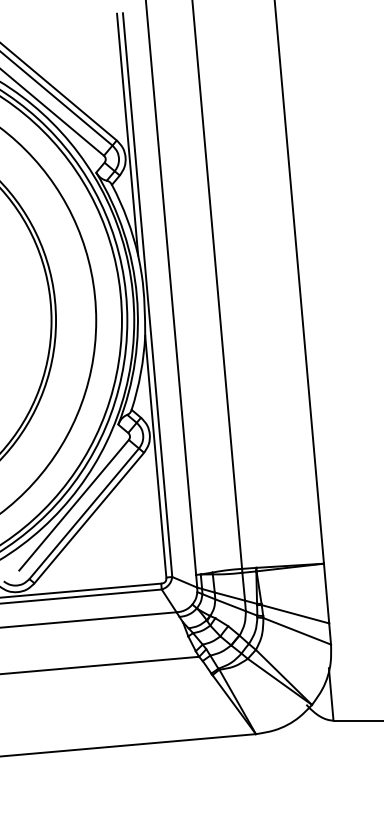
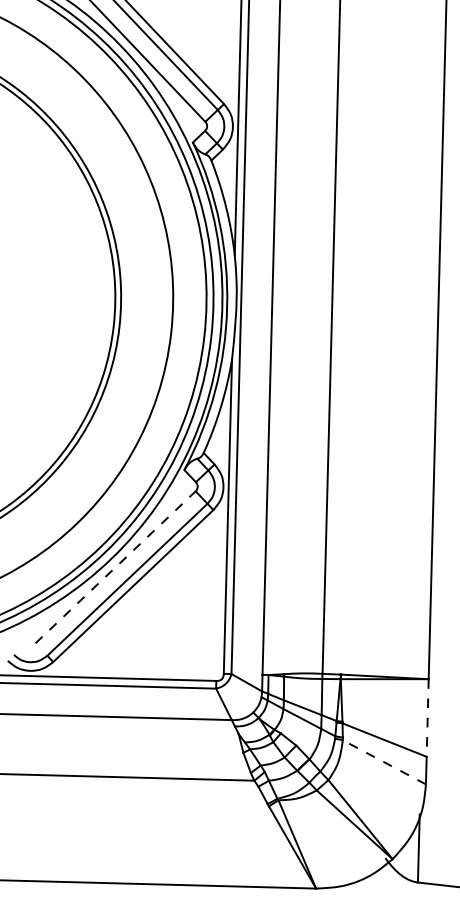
line: (74, 504) -> (116, 566), solid -> dashed
line: (326, 593) -> (427, 717), solid -> dashed
line: (296, 631) -> (383, 762), solid -> dashed

